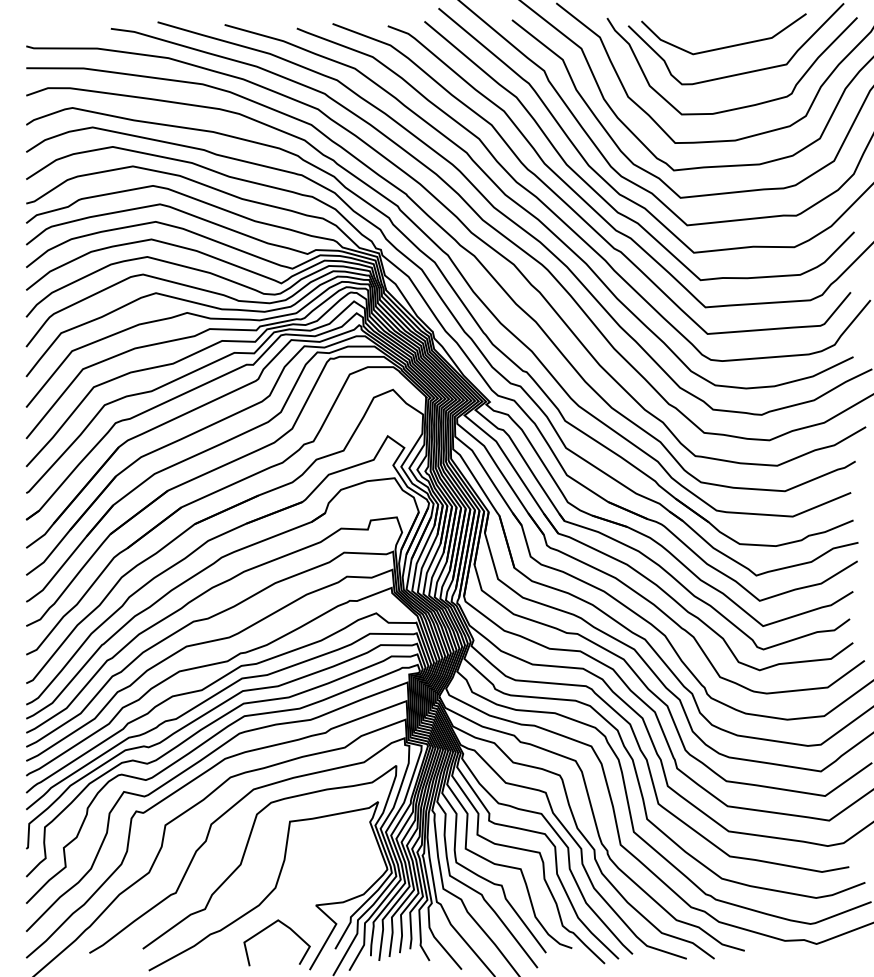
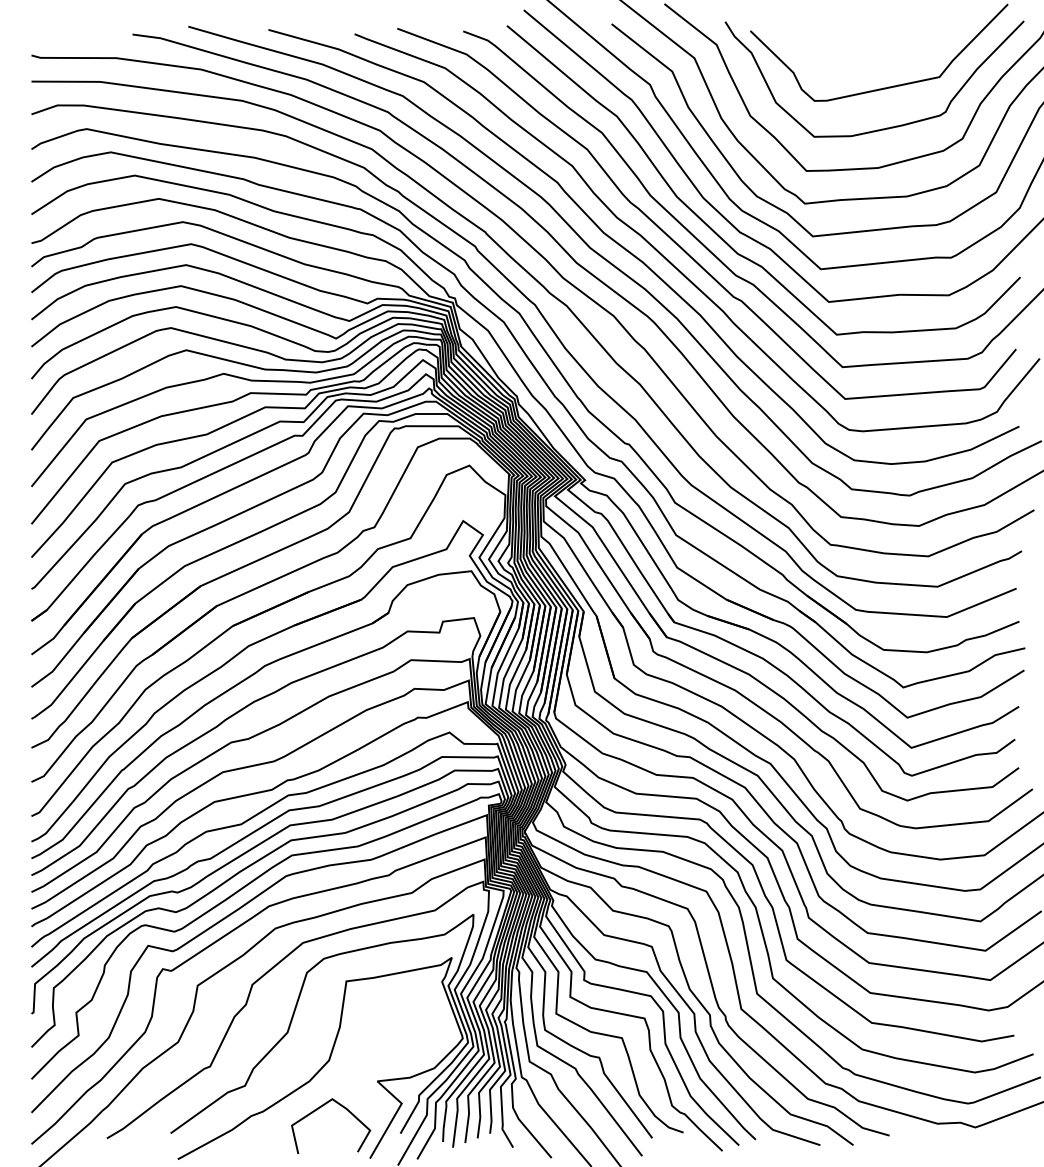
line: (724, 46) -> (865, 55), removed

